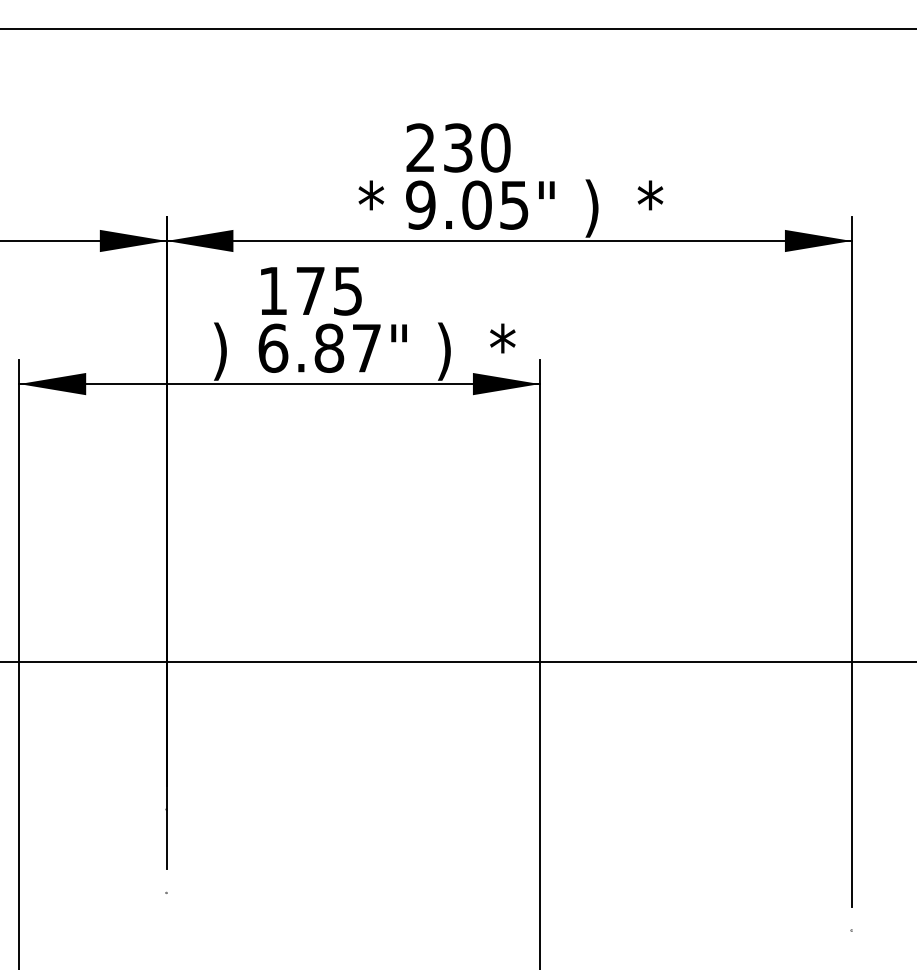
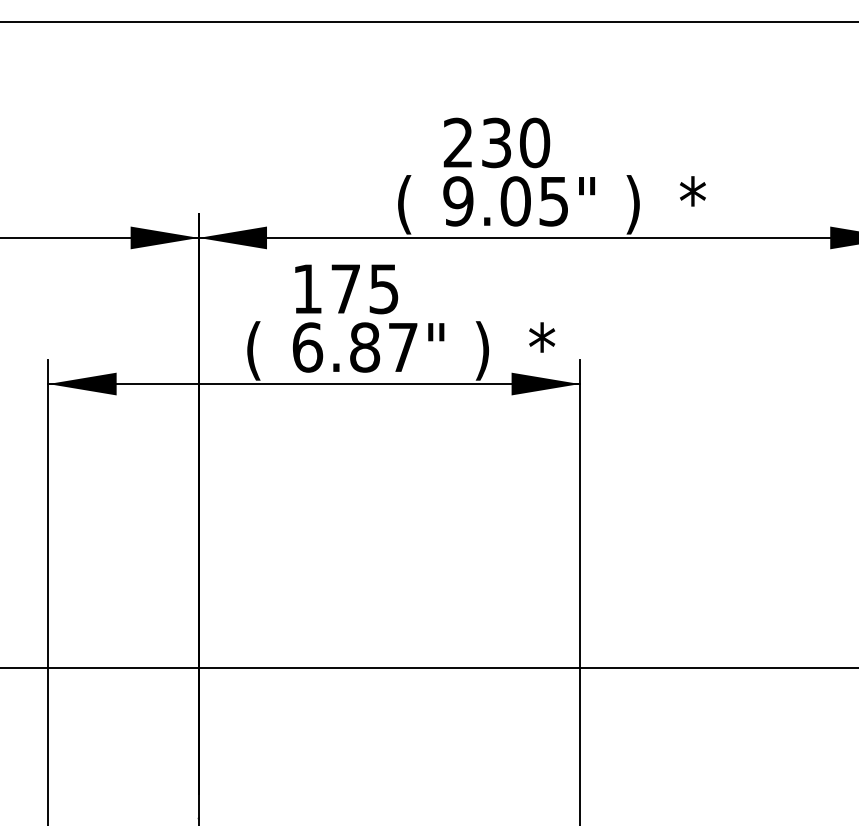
text: (371, 208) -> (408, 204), * -> (
text: (220, 351) -> (253, 350), ) -> (

